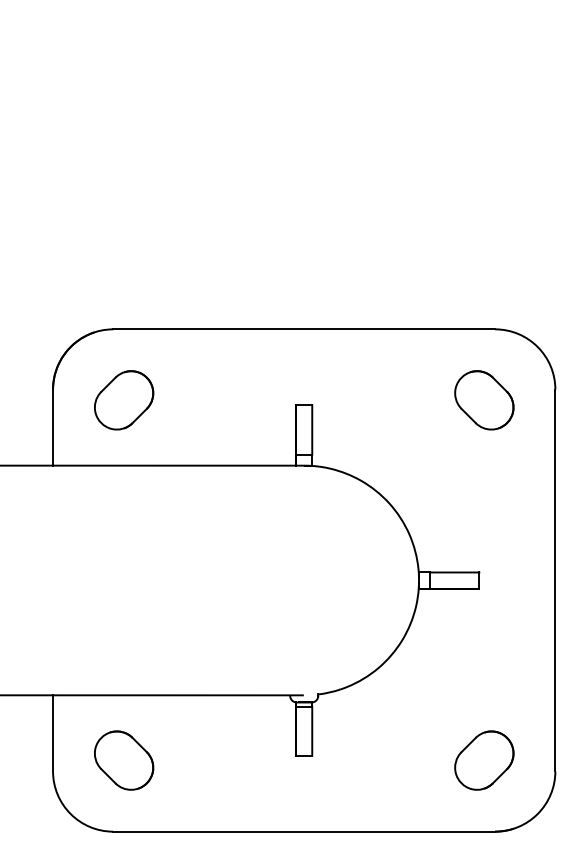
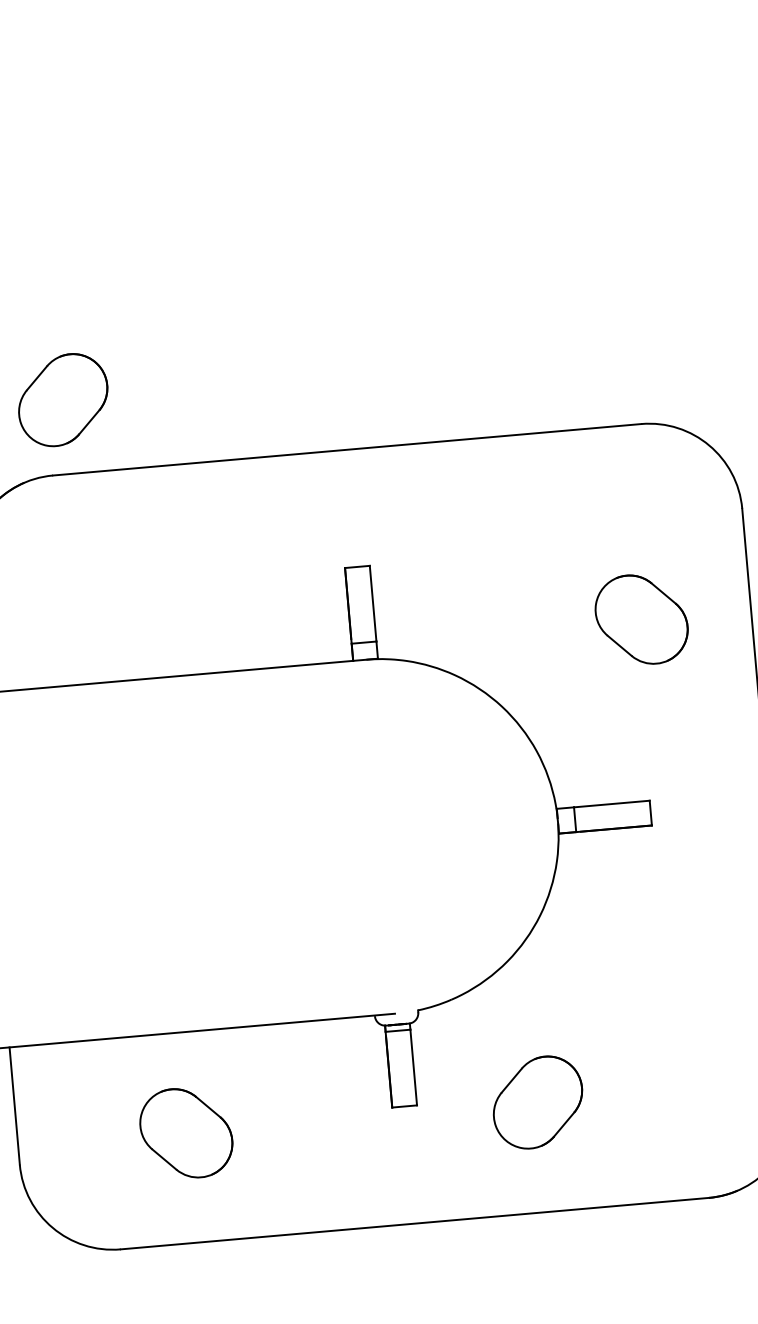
part: (124, 400) -> (63, 400), moved
part: (484, 400) -> (641, 619), moved
part: (124, 760) -> (186, 1133), moved
part: (484, 760) -> (538, 1102), moved

